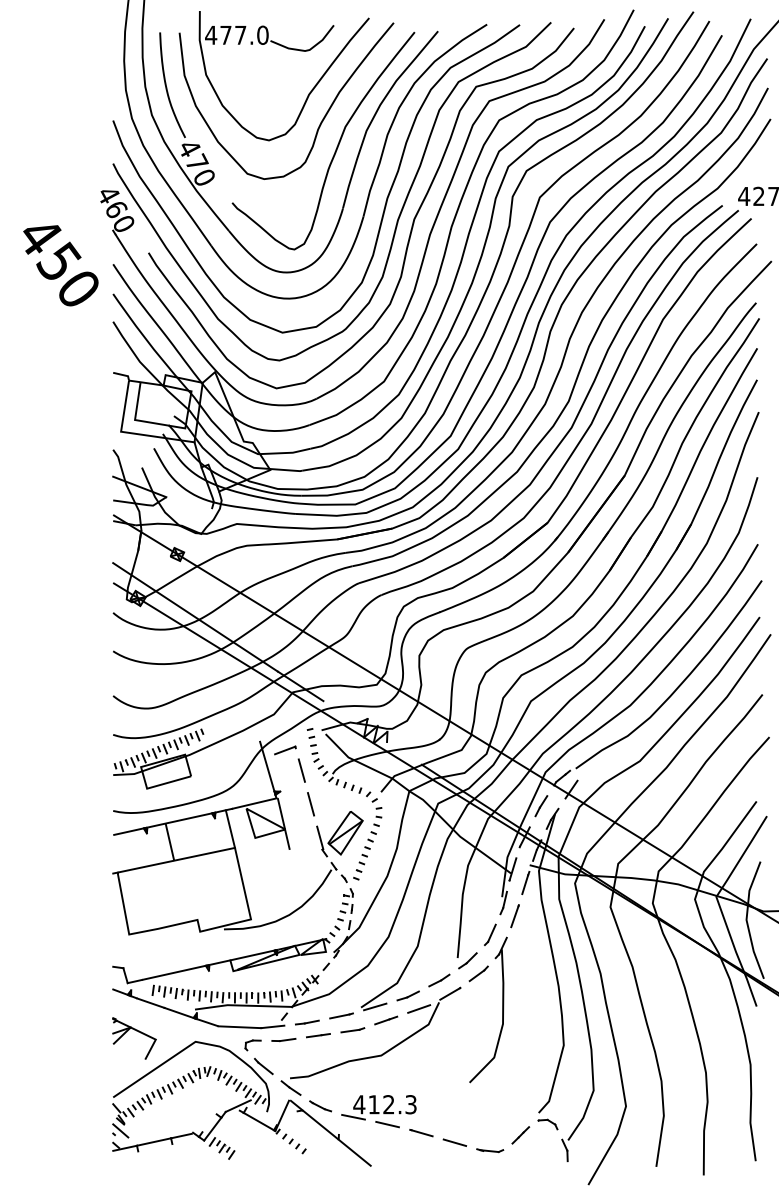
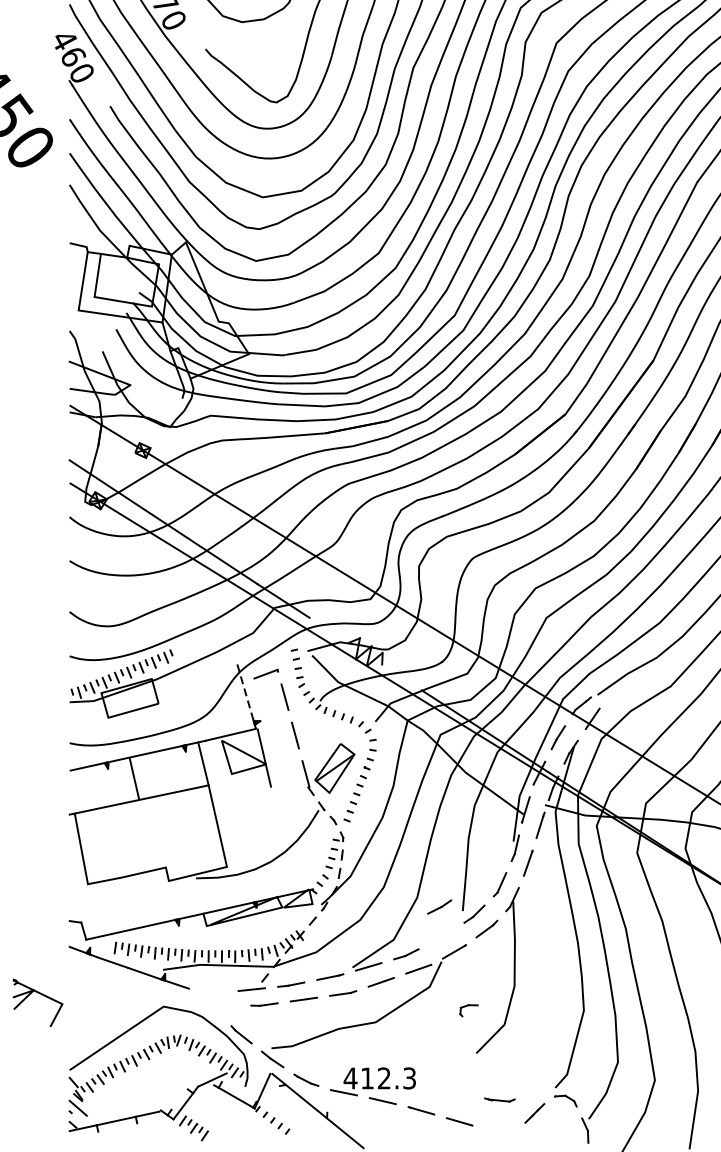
line: (267, 766) -> (245, 692), solid -> dashed
line: (439, 980) -> (439, 907), moved
line: (239, 1027) -> (213, 990), removed
part: (138, 1032) -> (42, 996), moved
part: (252, 1045) -> (468, 1010), moved
part: (490, 1150) -> (500, 1099), moved

